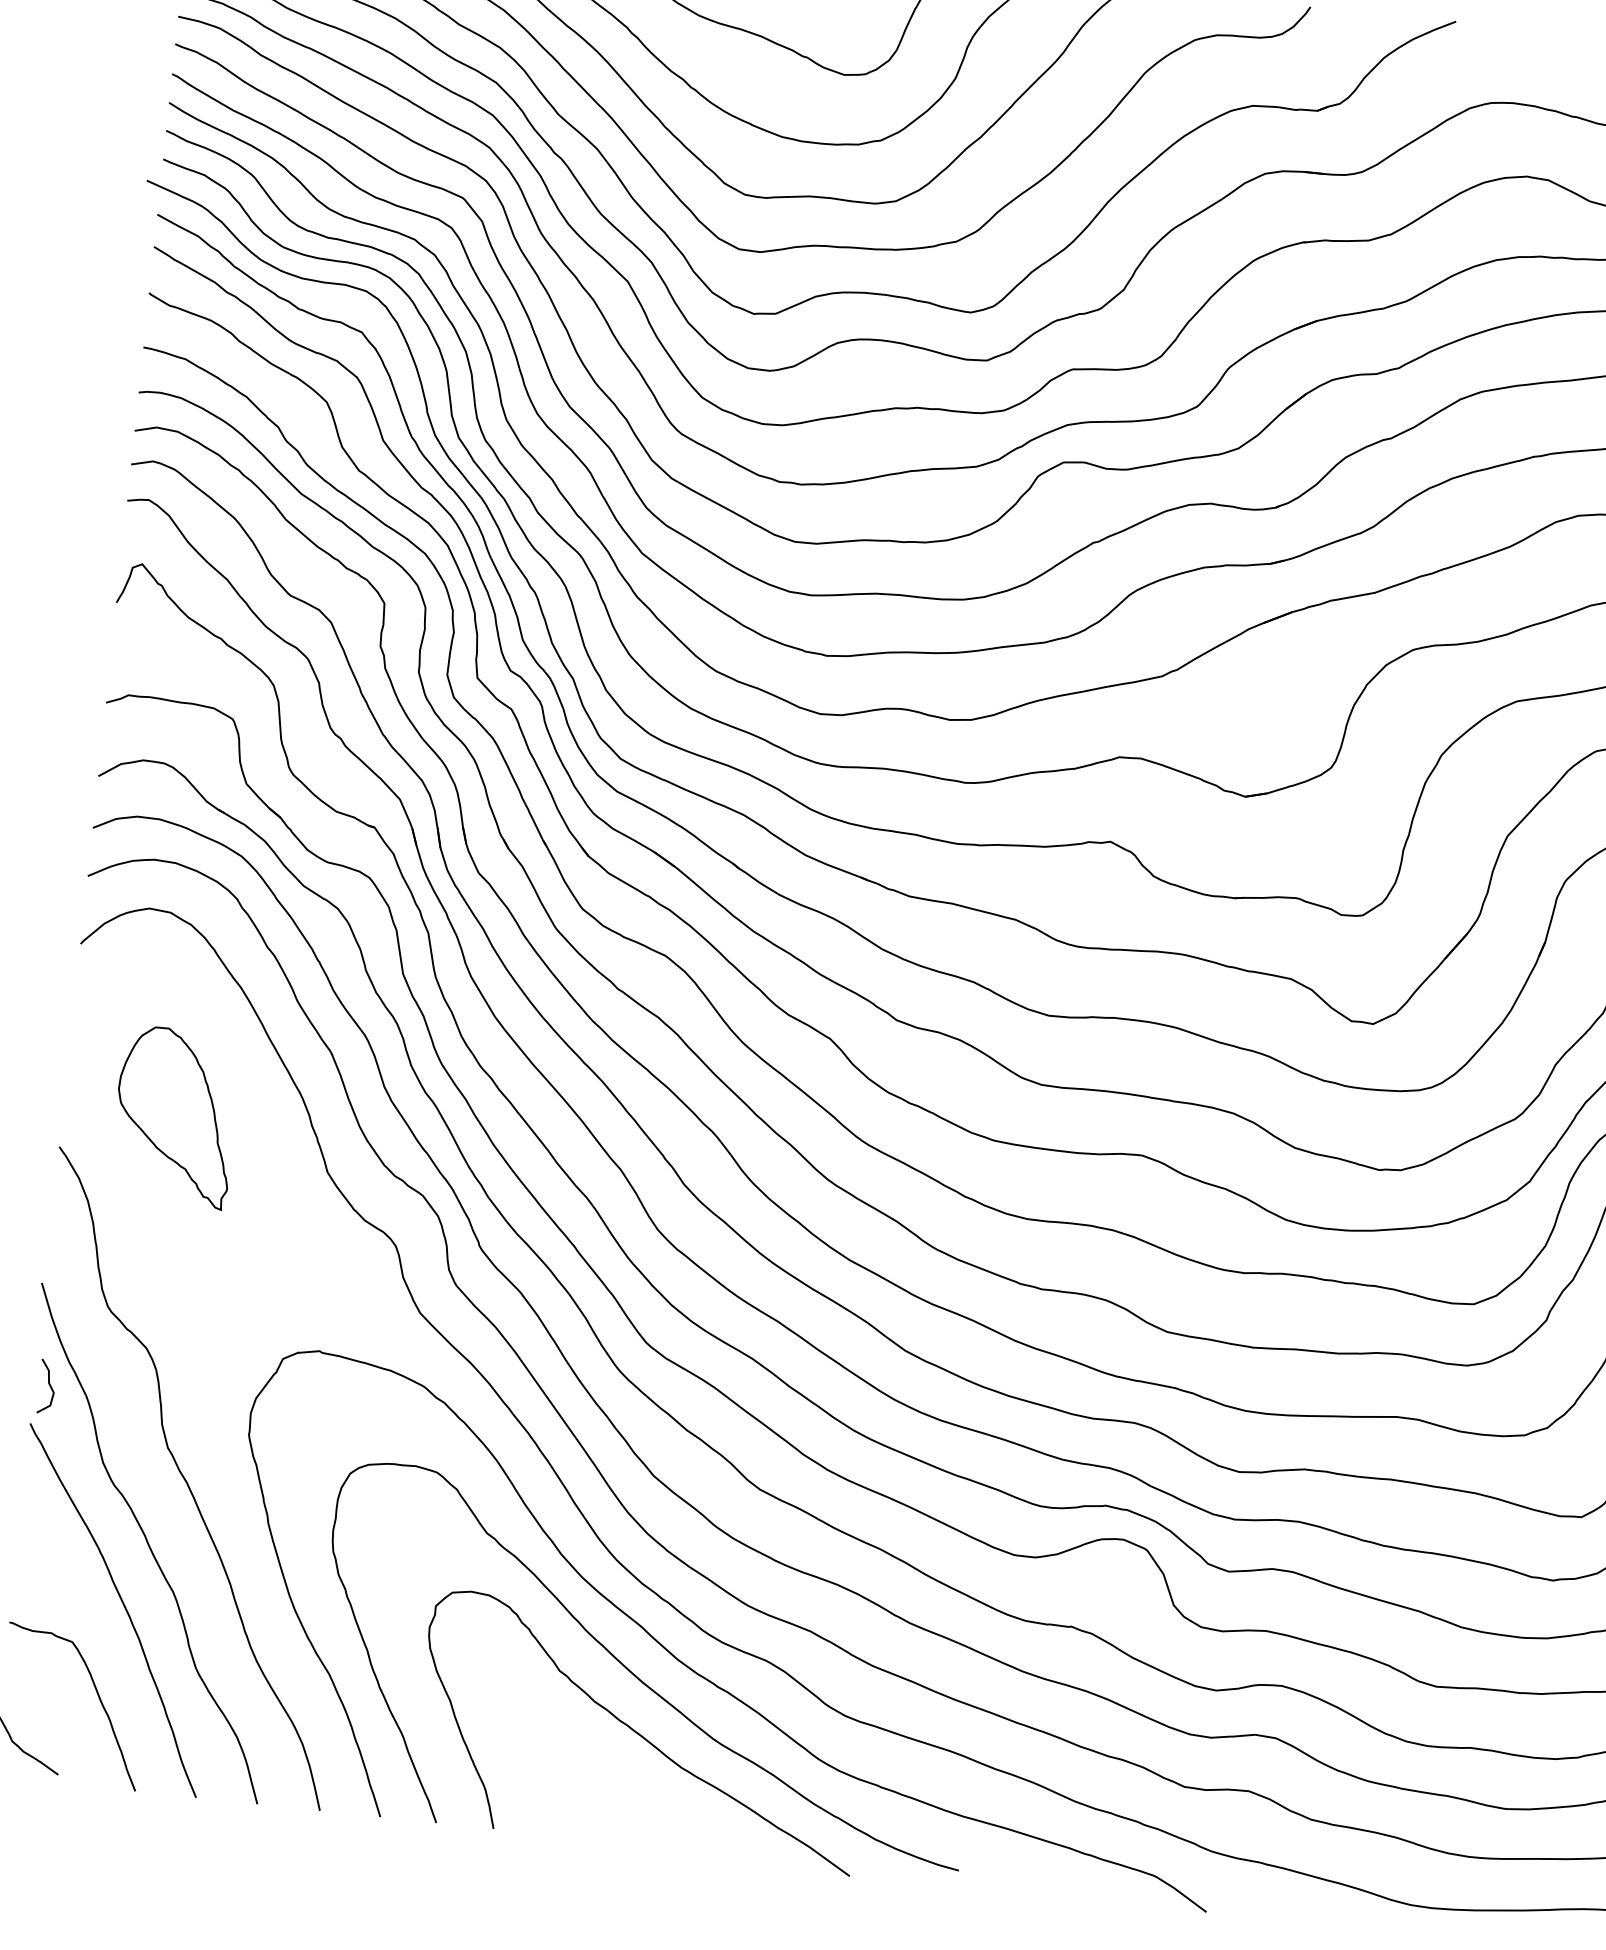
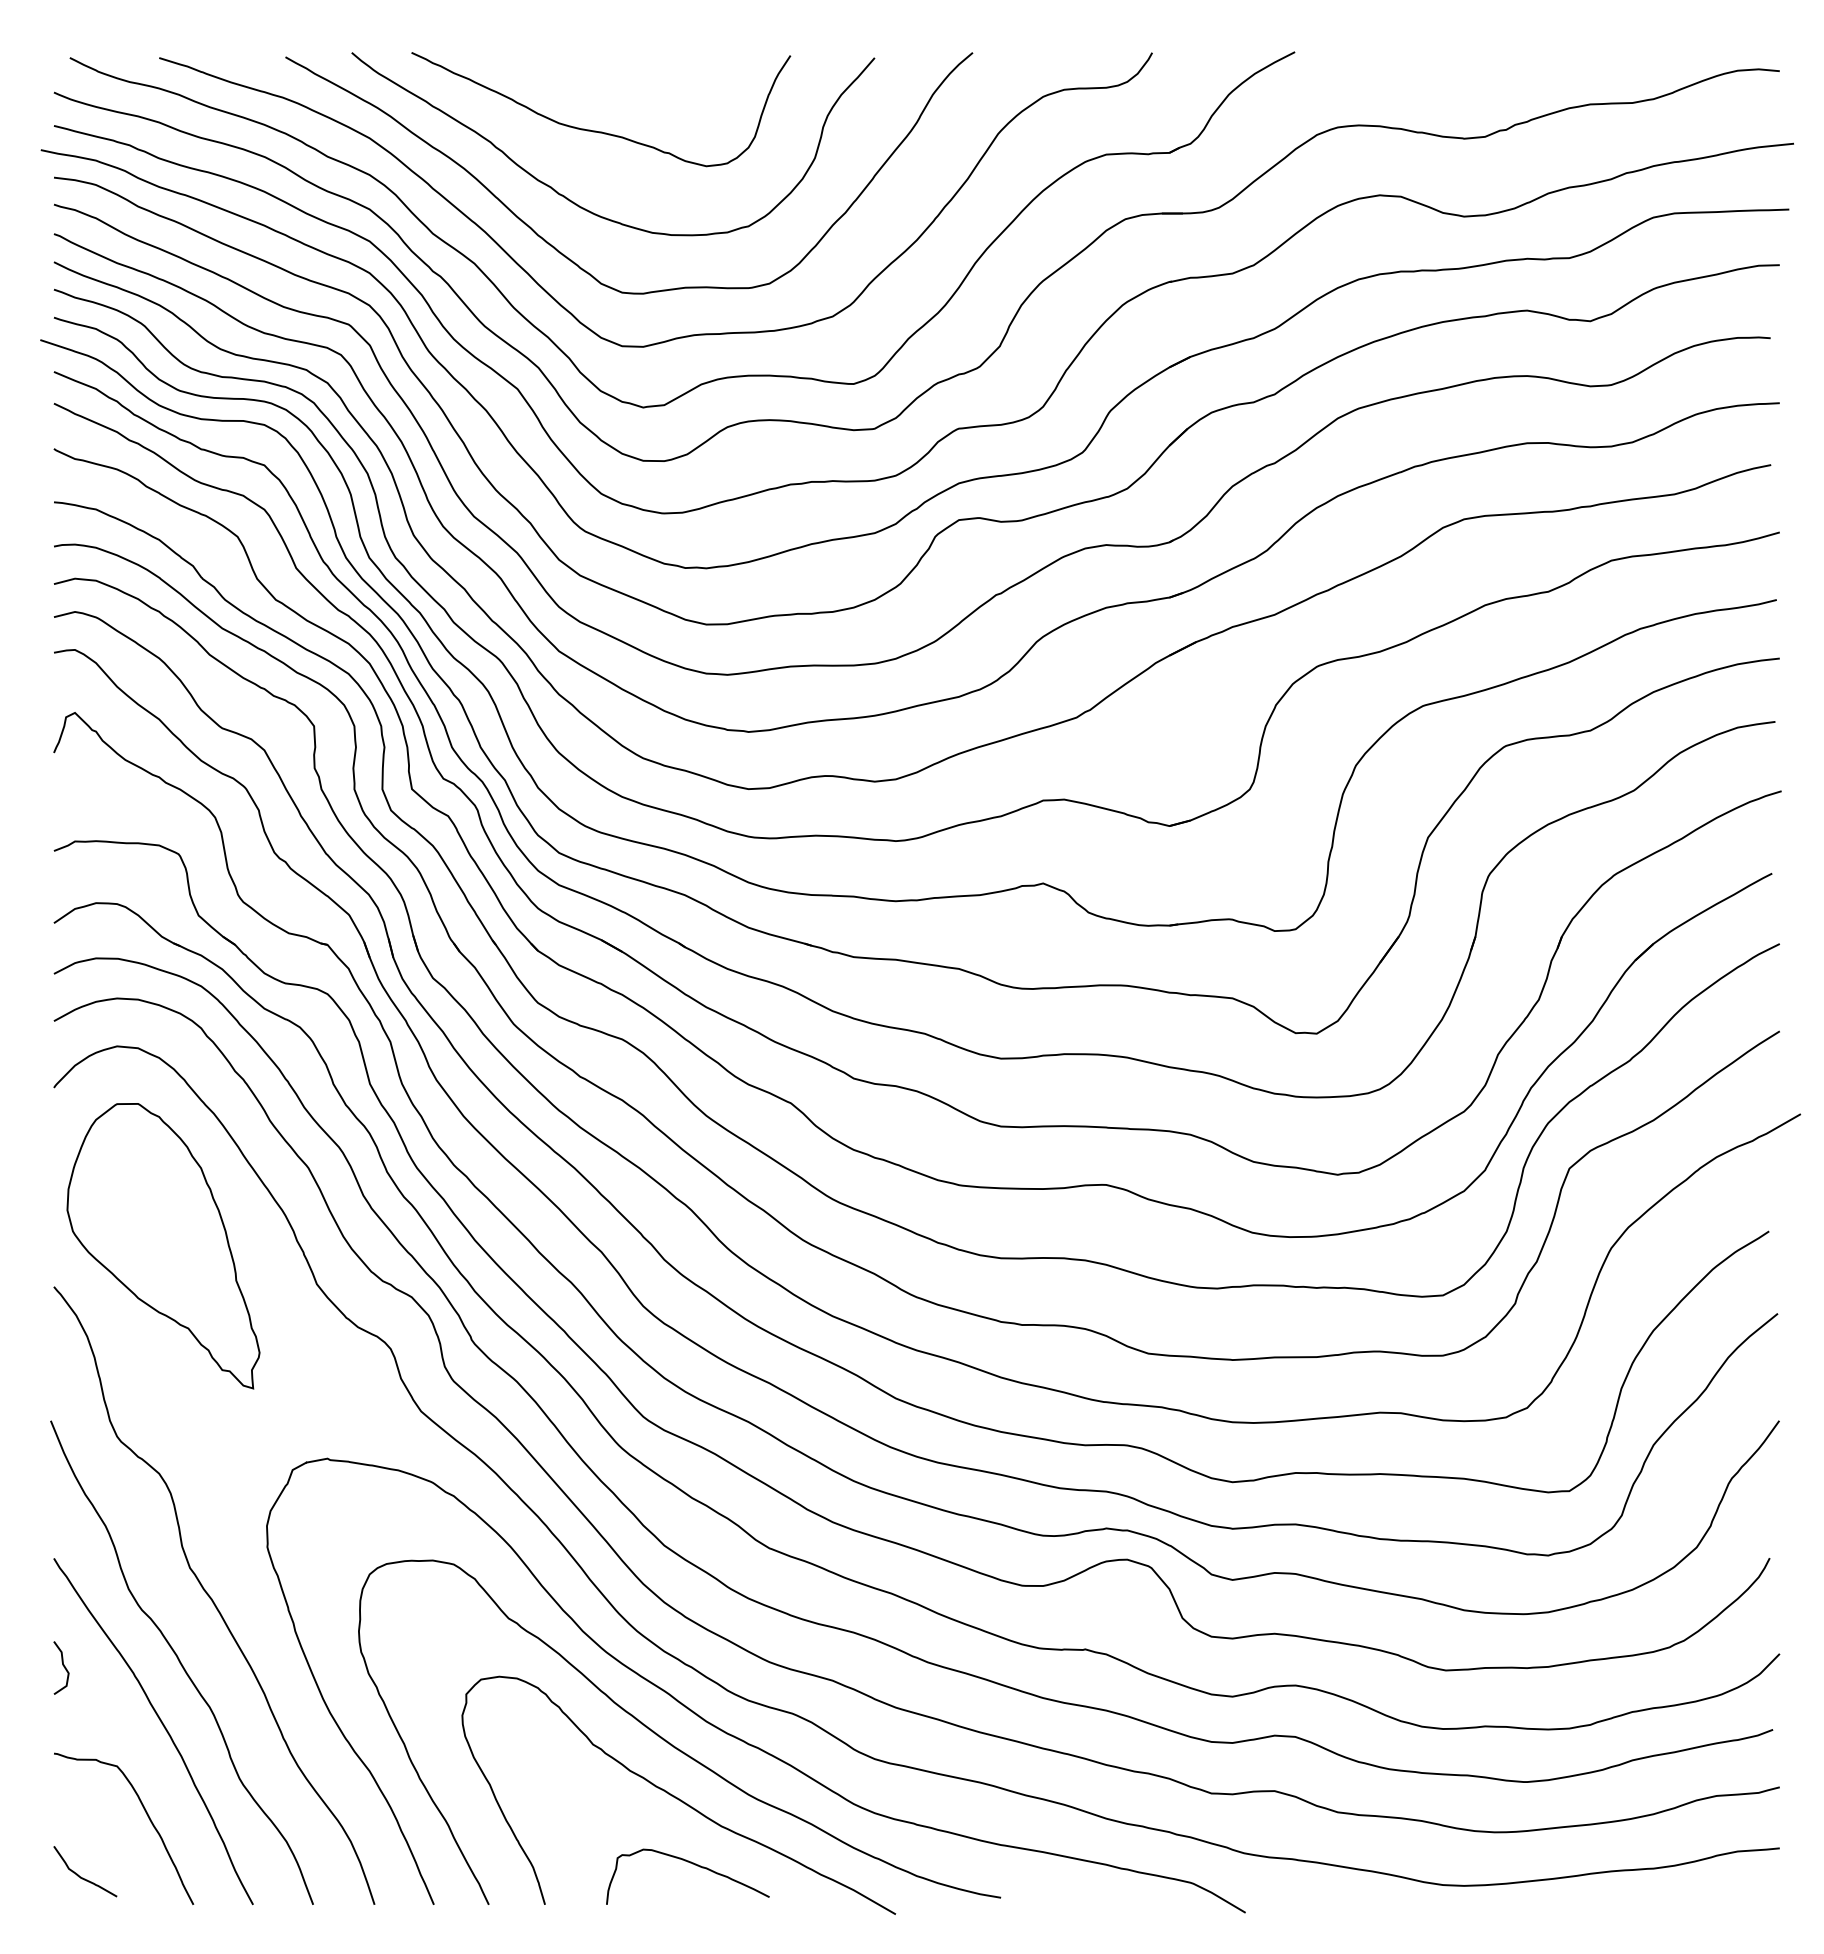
part: (175, 1117) -> (163, 1246), size x1.67
curve: (49, 1386) -> (63, 1667), moved
curve: (648, 1803) -> (692, 1864), added

